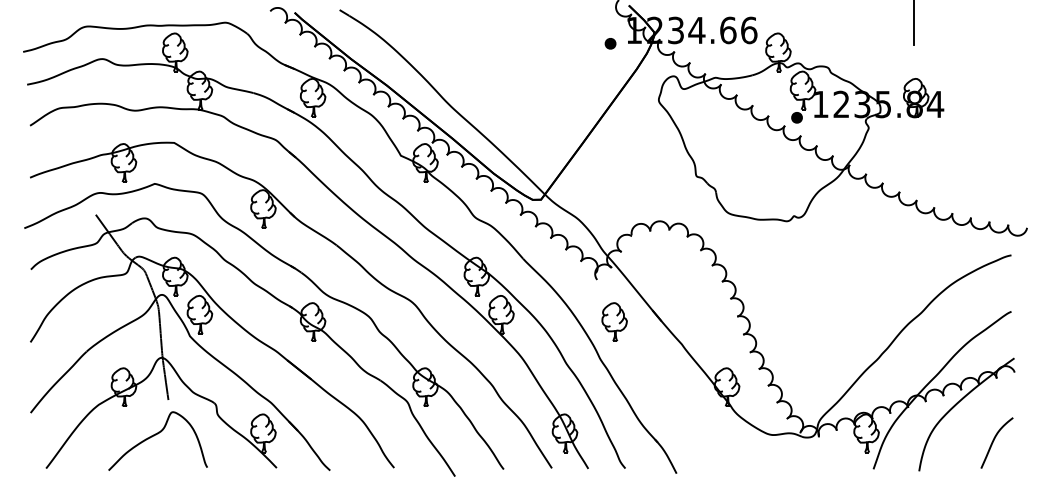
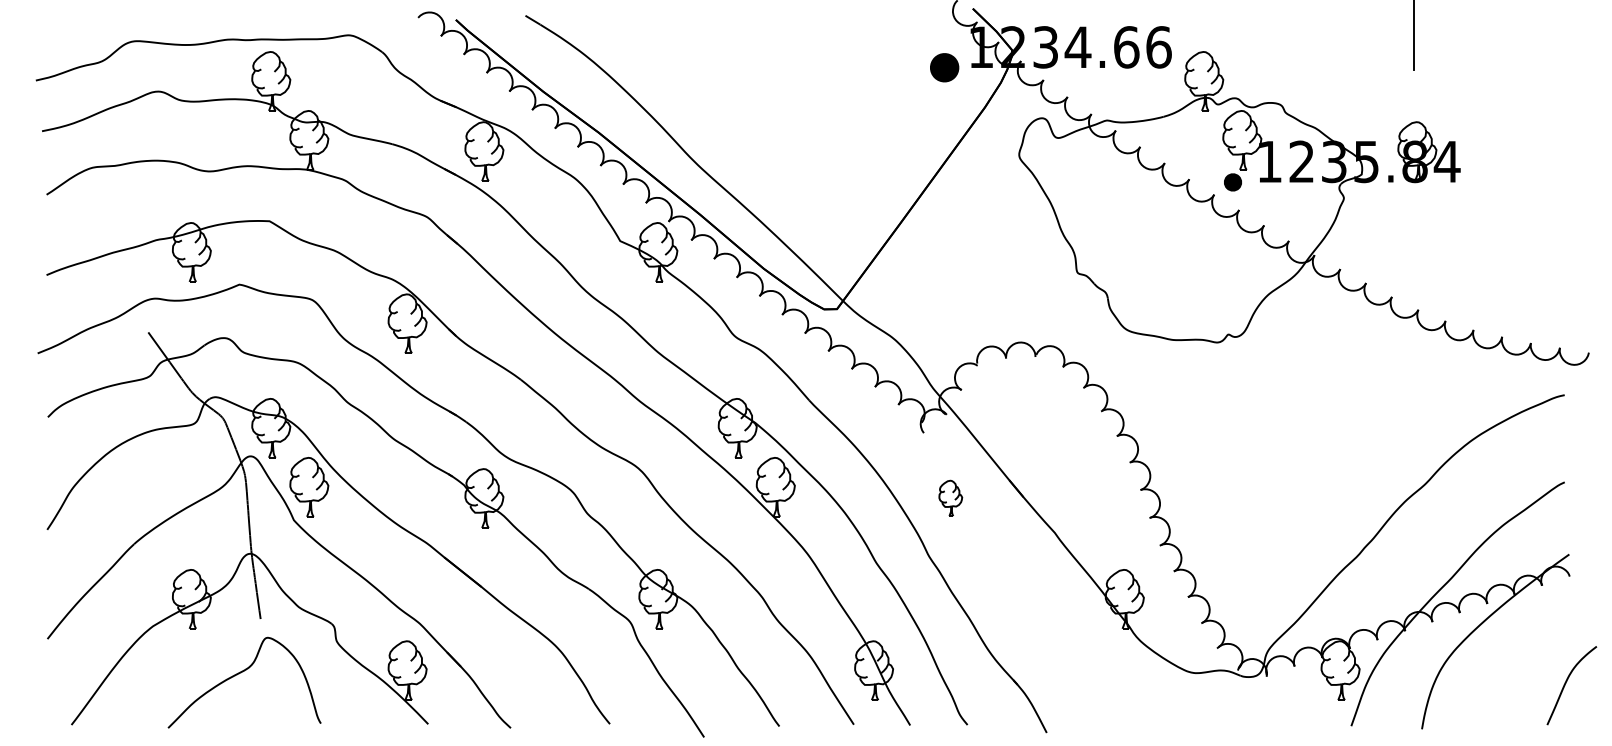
part: (610, 43) -> (944, 67), size x1.6
part: (614, 321) -> (950, 497), size x0.6
curve: (994, 440) -> (1567, 681), moved

